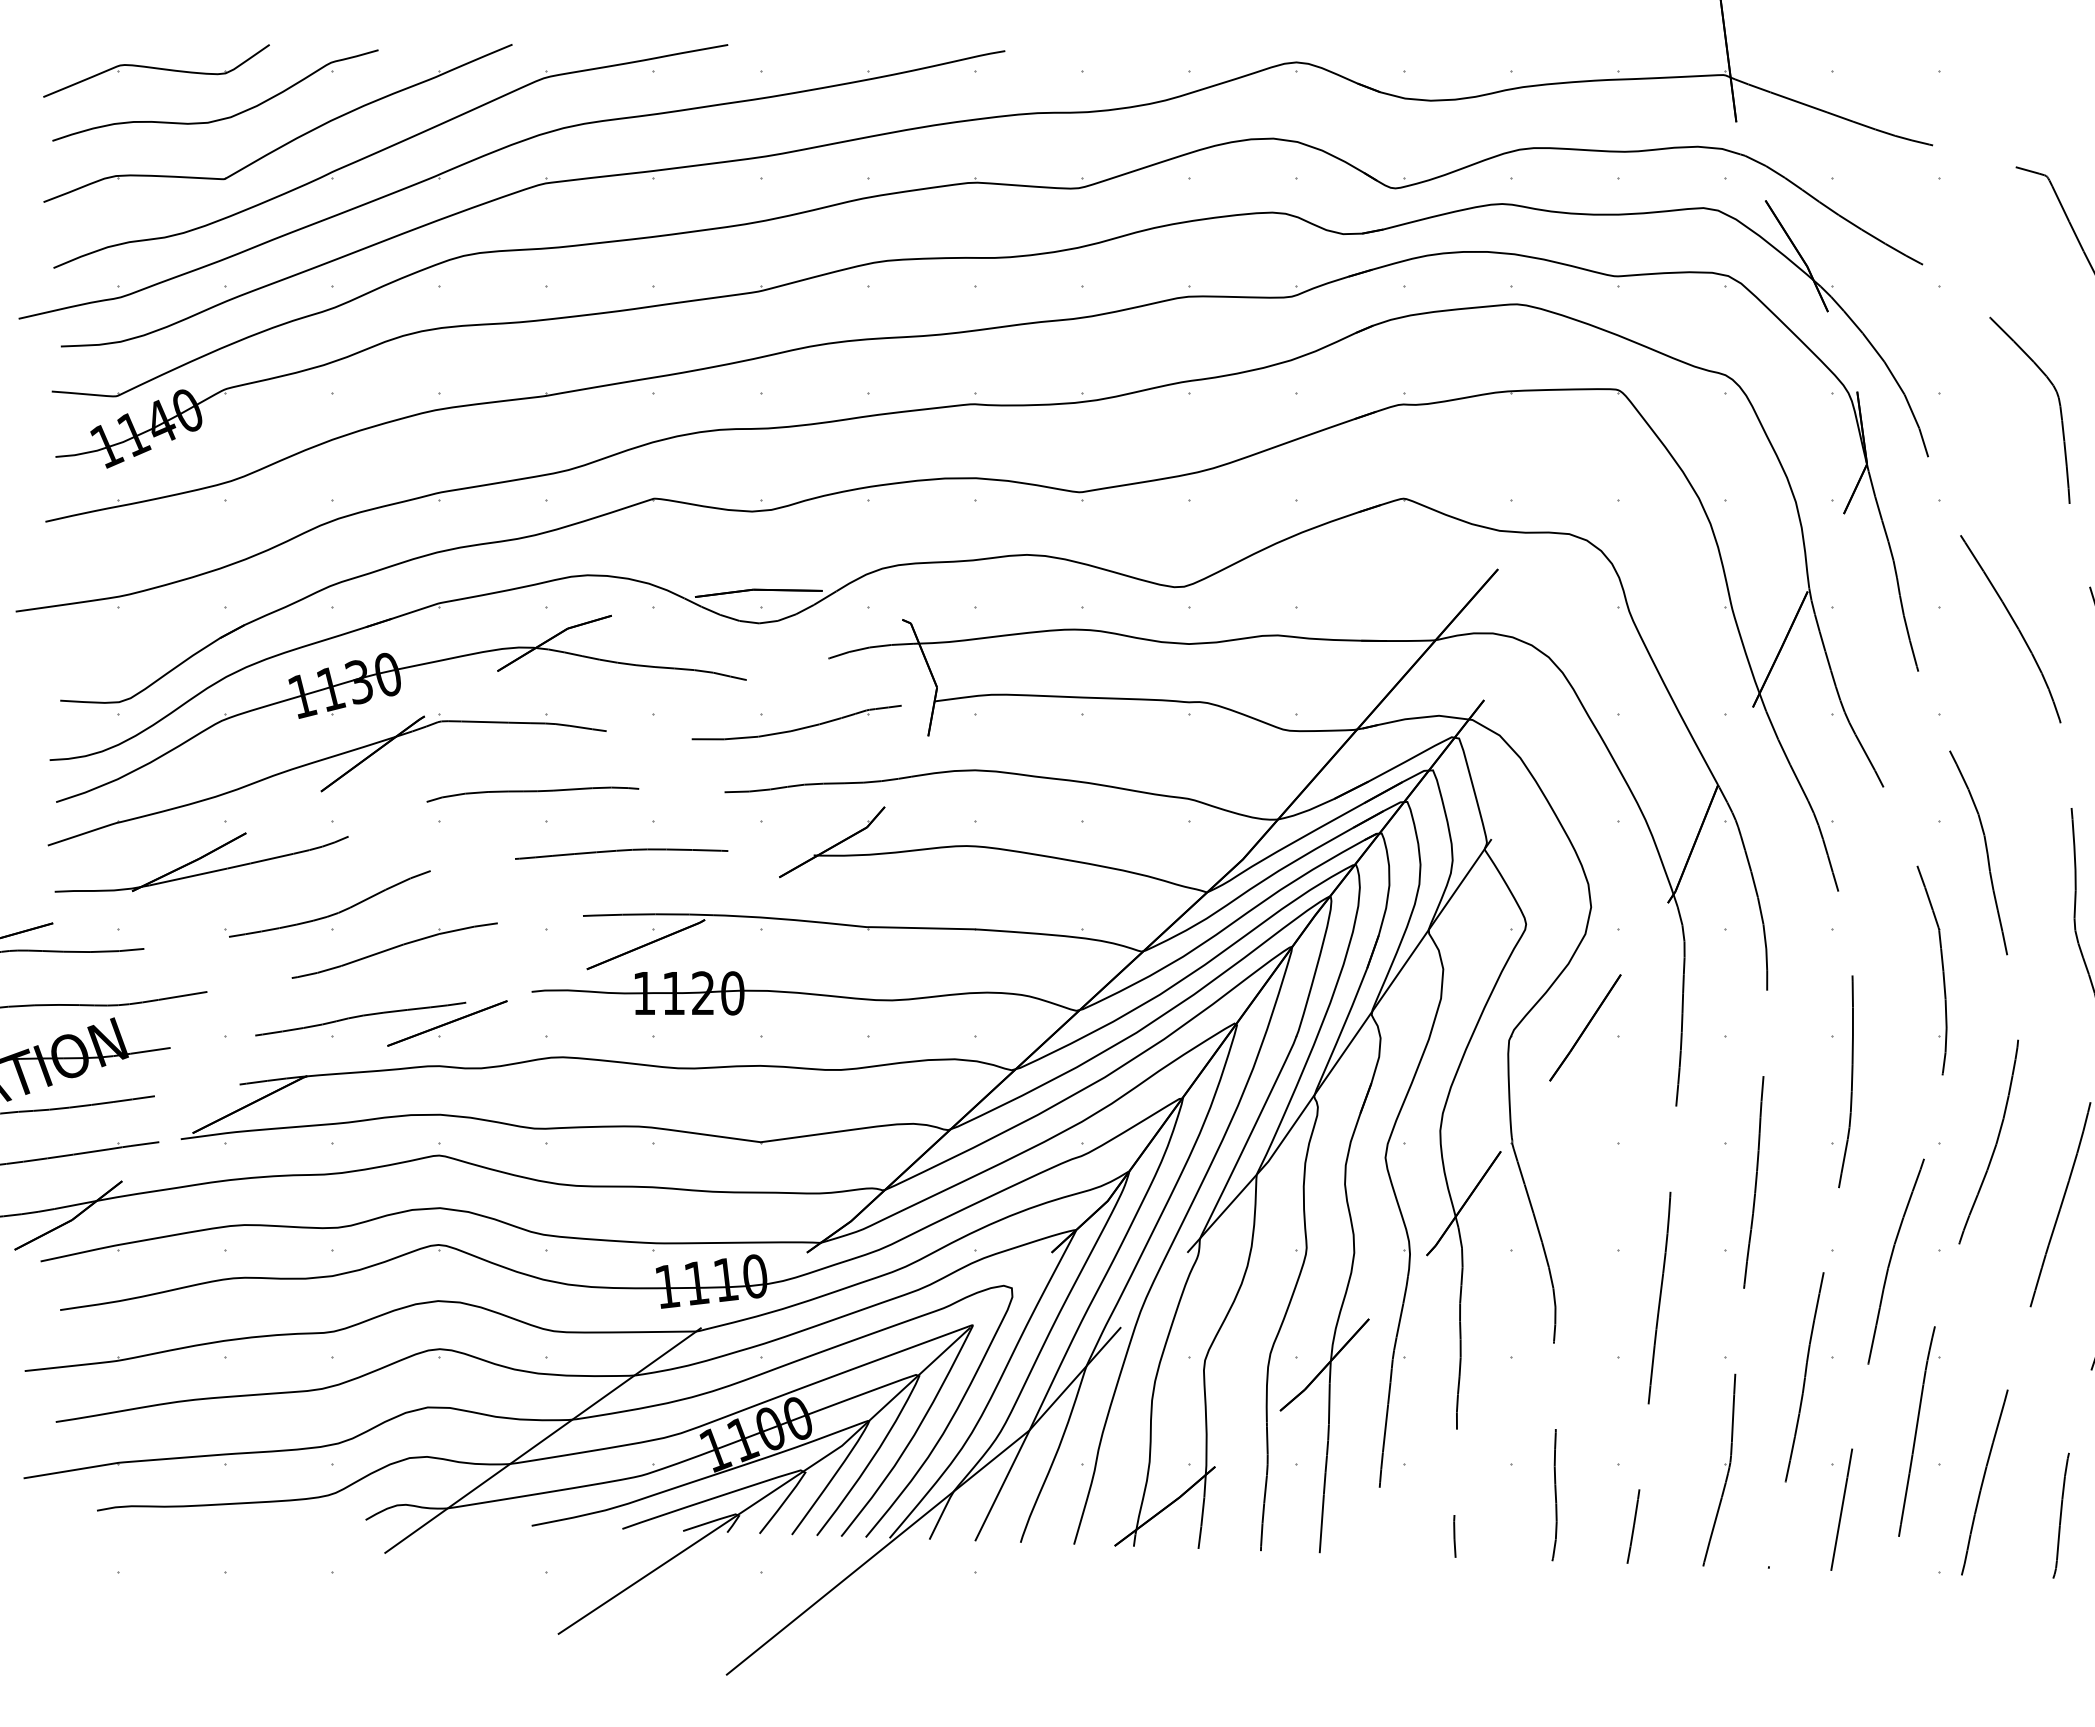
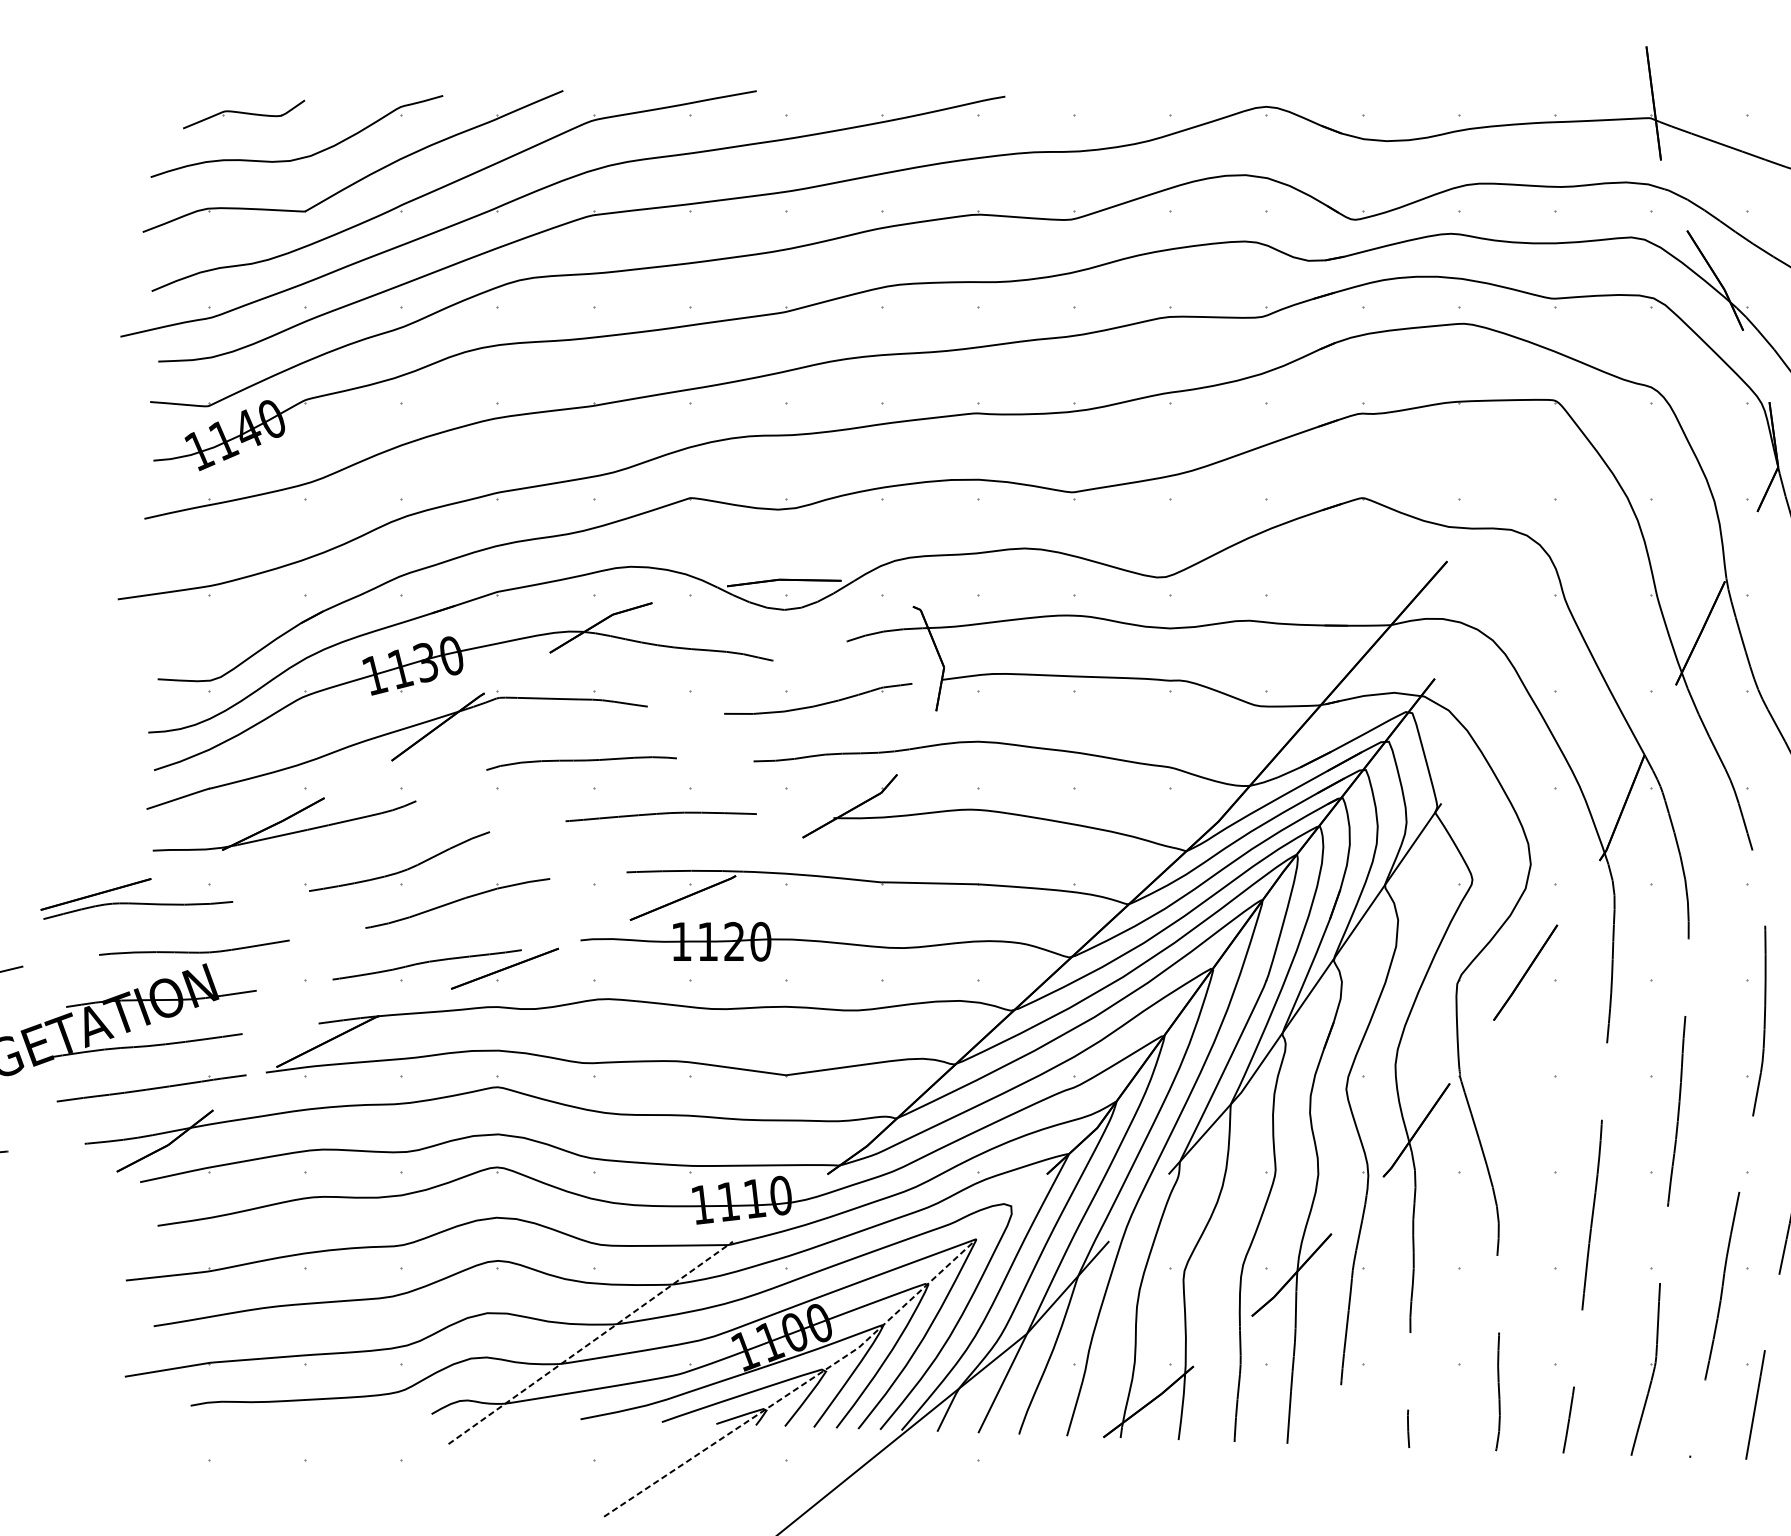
part: (156, 70) -> (244, 114), size x0.6
line: (543, 1440) -> (591, 1342), solid -> dashed
line: (773, 1491) -> (797, 1388), solid -> dashed

